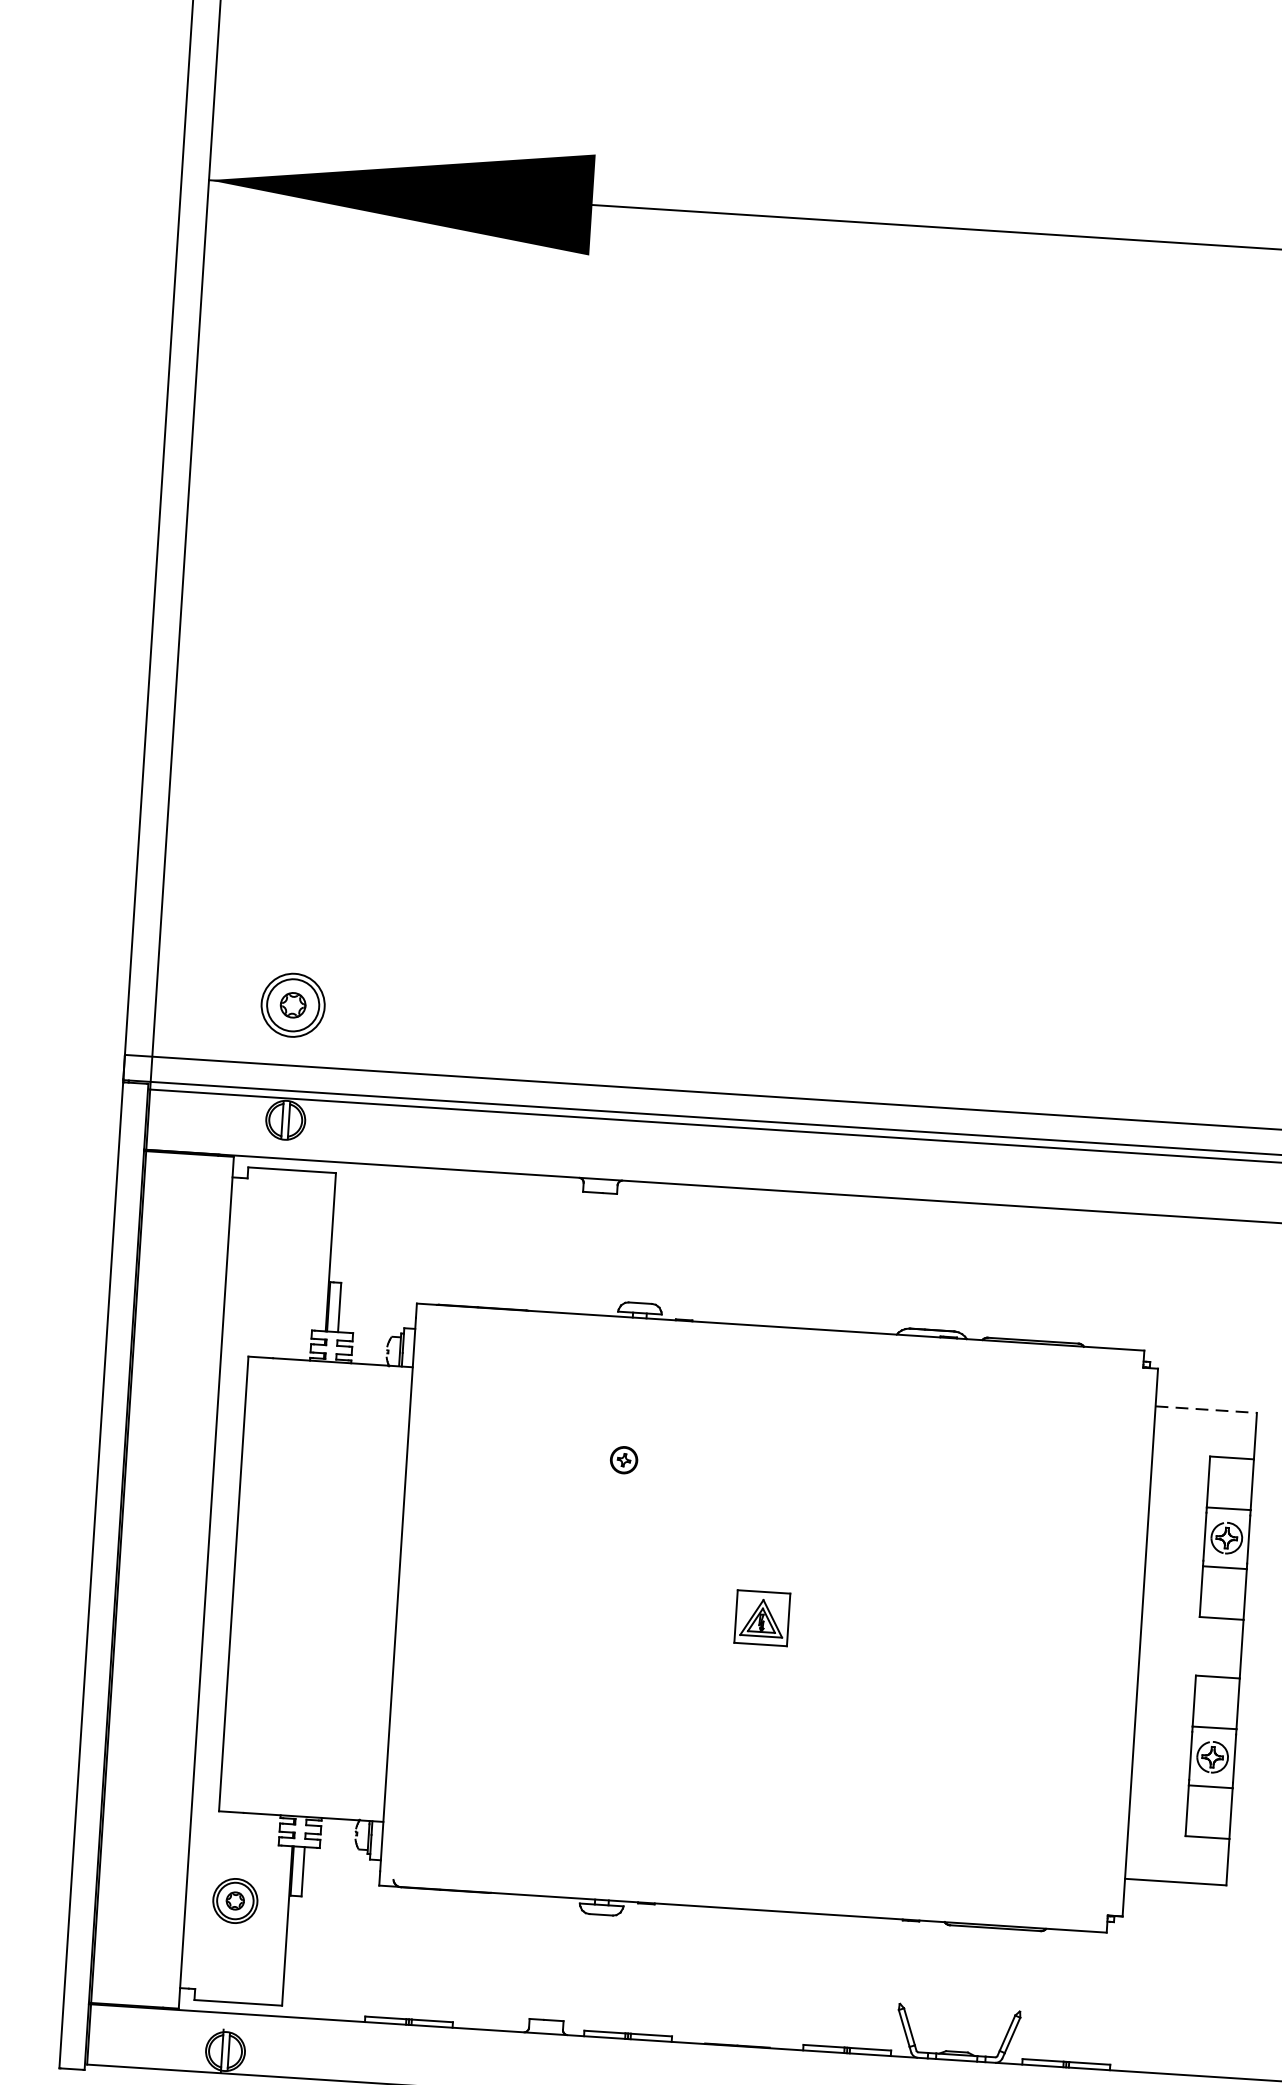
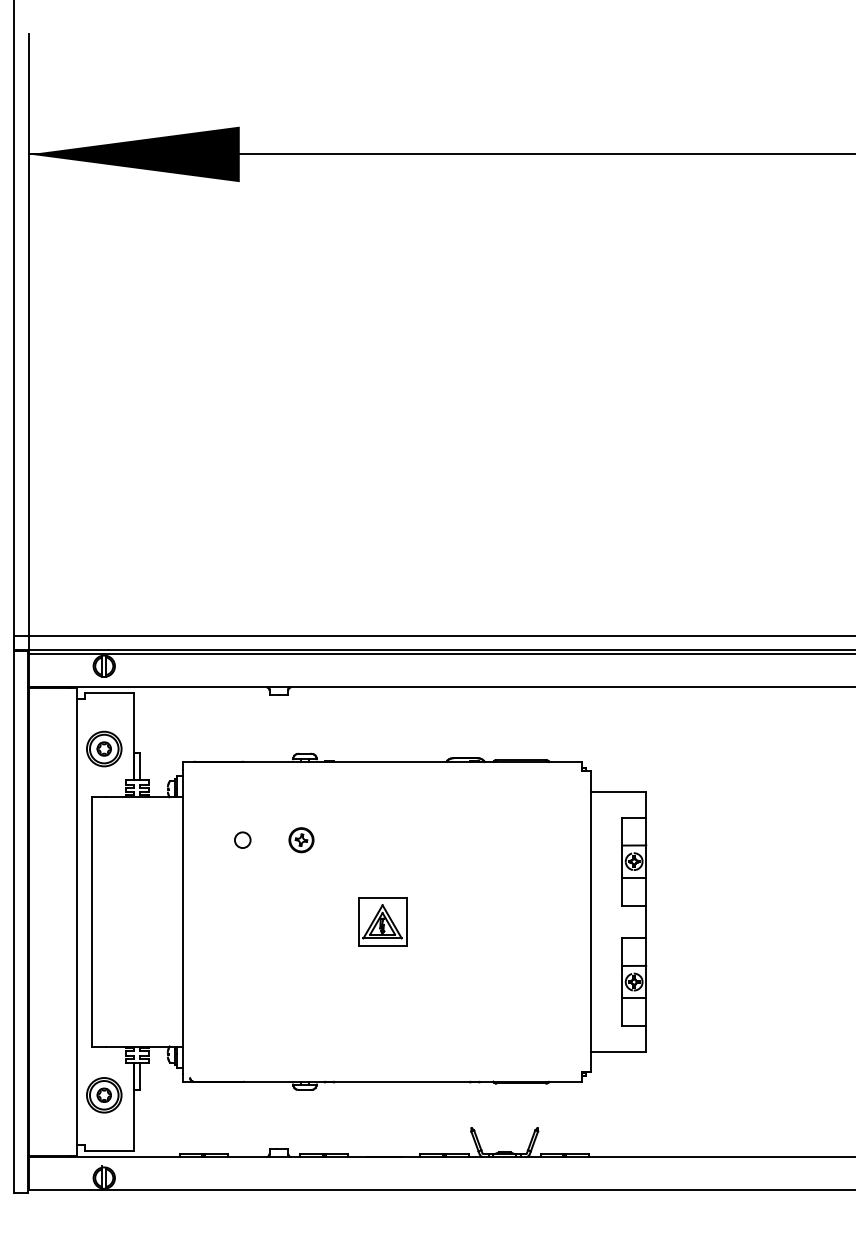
part: (293, 1004) -> (104, 748), moved
line: (1206, 1410) -> (618, 792), dashed -> solid
circle: (516, 1451) -> (242, 839), added
part: (624, 1460) -> (301, 840), size x1.67
part: (761, 1617) -> (382, 921), size x1.67
part: (235, 1901) -> (104, 1095), size x1.43

